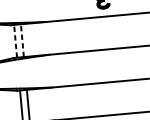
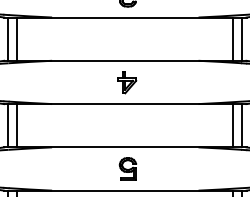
line: (22, 40) -> (17, 39), dashed -> solid
line: (15, 41) -> (8, 39), dashed -> solid
part: (108, 65) -> (127, 82), added

